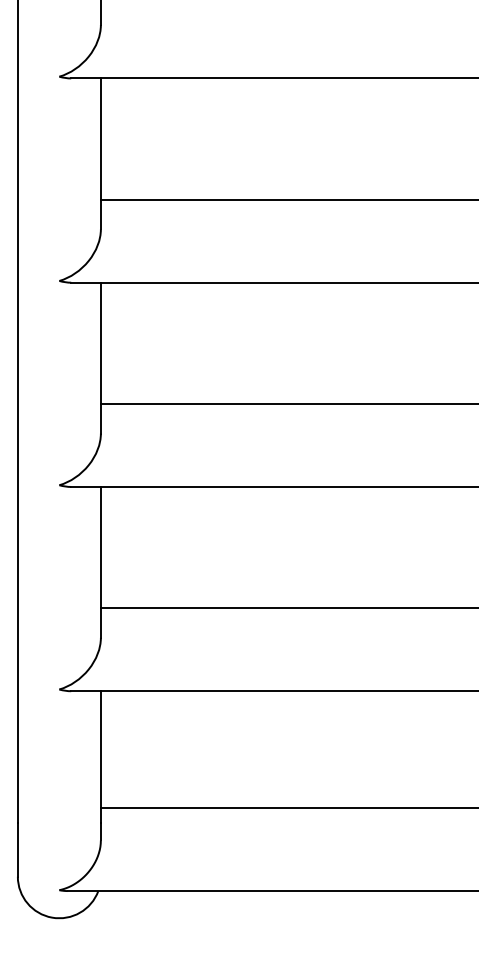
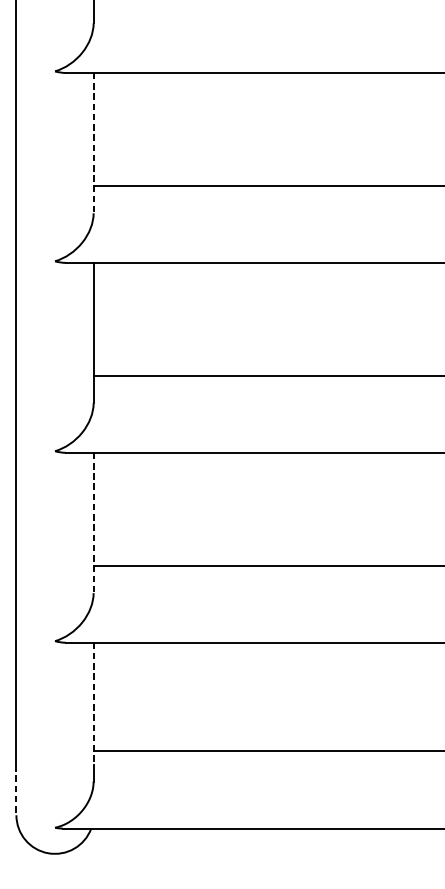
line: (100, 154) -> (93, 143), solid -> dashed
line: (100, 562) -> (93, 523), solid -> dashed
line: (100, 757) -> (93, 704), solid -> dashed
line: (17, 849) -> (16, 789), solid -> dashed

